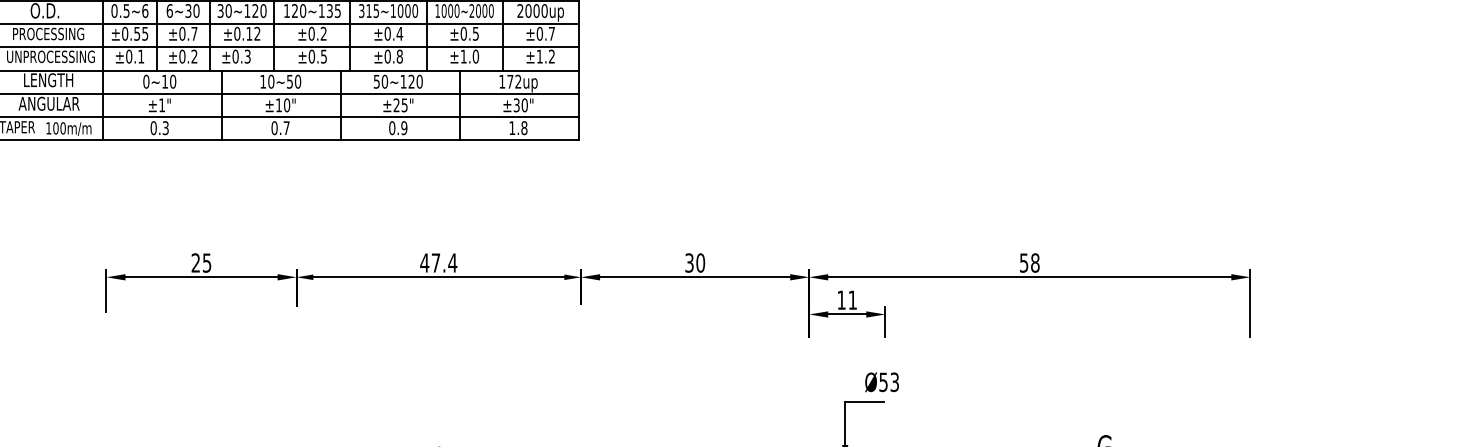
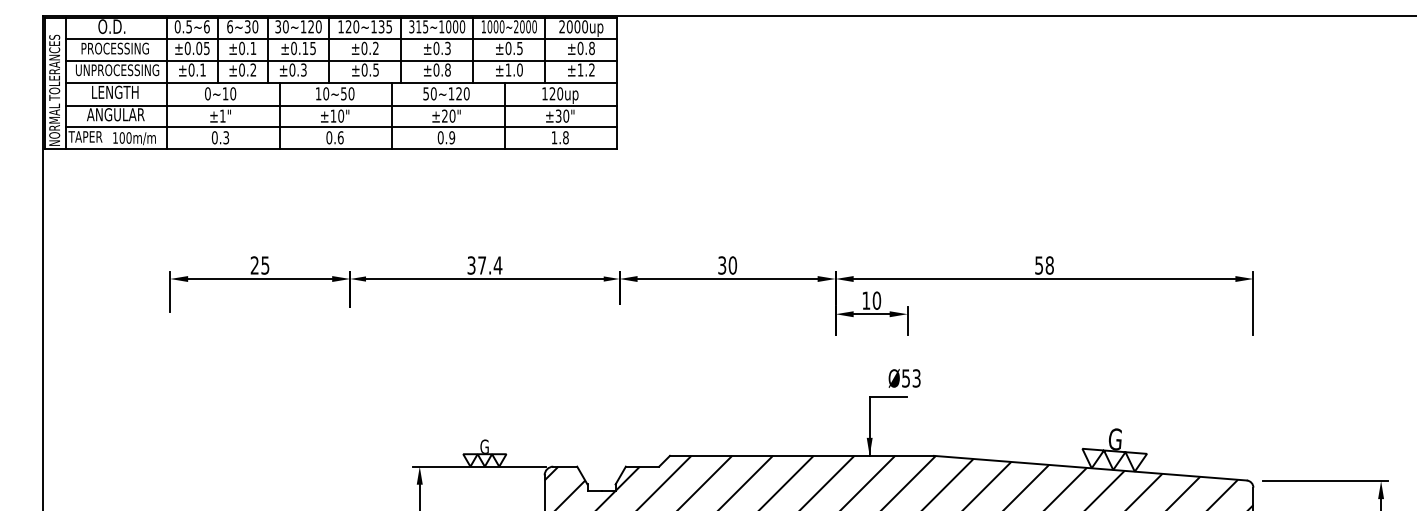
text: (137, 33) -> (199, 48), ±0.55 -> ±0.05
text: (194, 33) -> (253, 48), ±0.7 -> ±0.1
text: (256, 33) -> (312, 48), ±0.12 -> ±0.15
text: (399, 33) -> (447, 48), ±0.4 -> ±0.3
text: (551, 33) -> (591, 48), ±0.7 -> ±0.8
text: (514, 81) -> (556, 93), 172up -> 120up
text: (404, 104) -> (452, 115), ±25" -> ±20"
text: (286, 127) -> (340, 137), 0.7 -> 0.6
text: (424, 263) -> (471, 265), 47.4 -> 37.4
text: (852, 299) -> (876, 300), 11 -> 10

